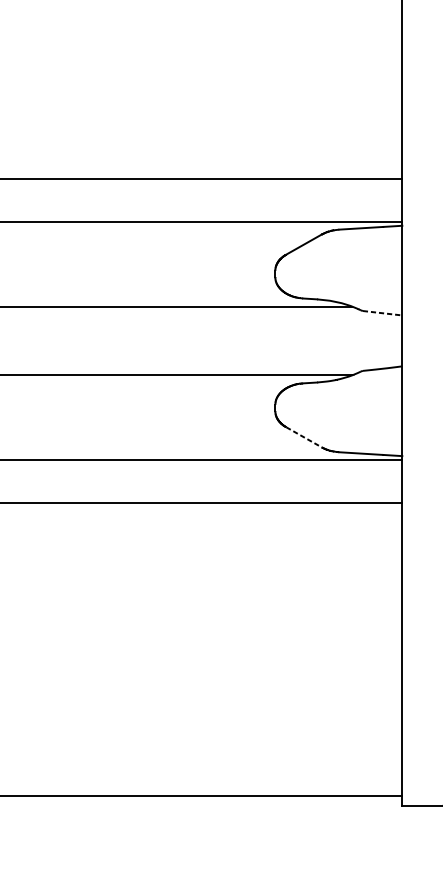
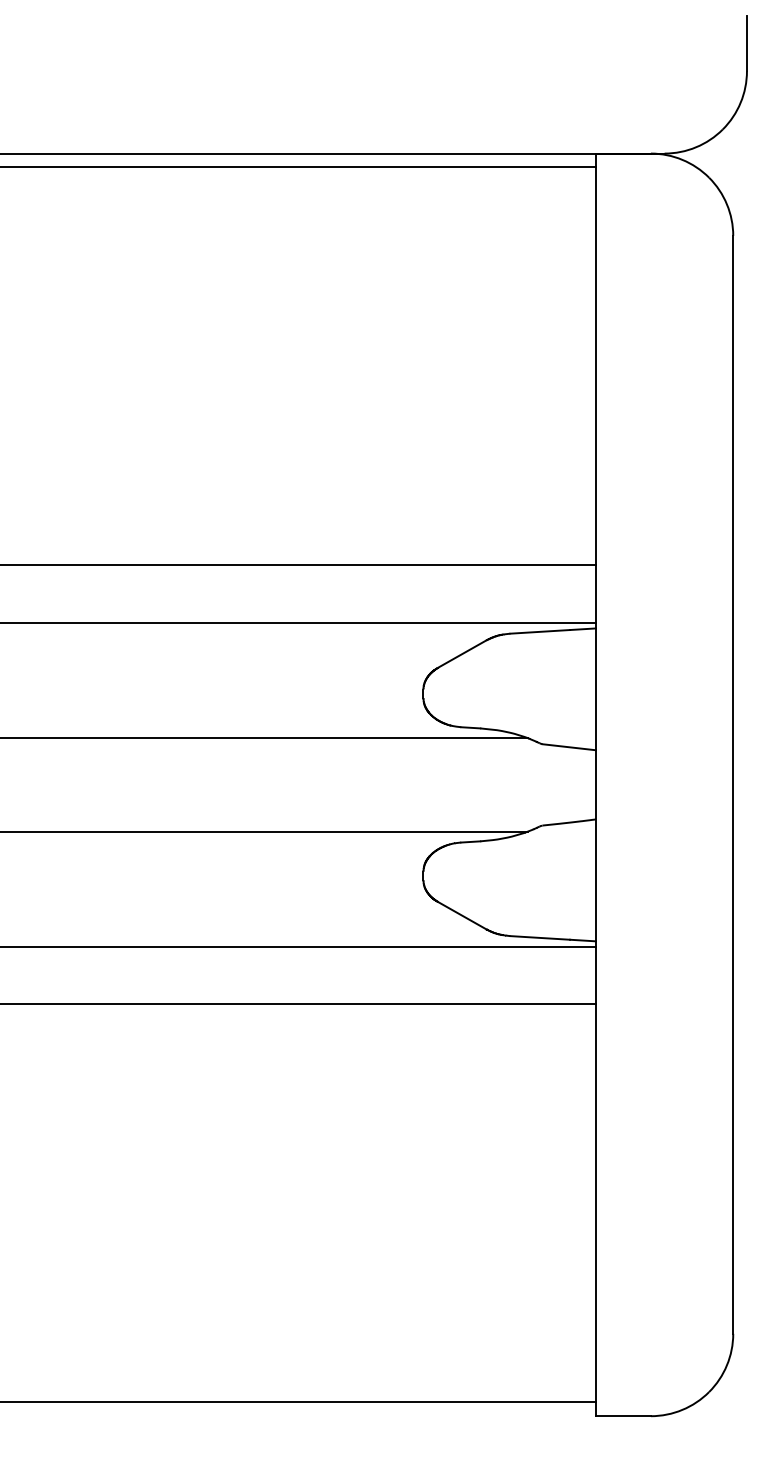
line: (382, 313) -> (569, 747), dashed -> solid
line: (304, 437) -> (462, 915), dashed -> solid

